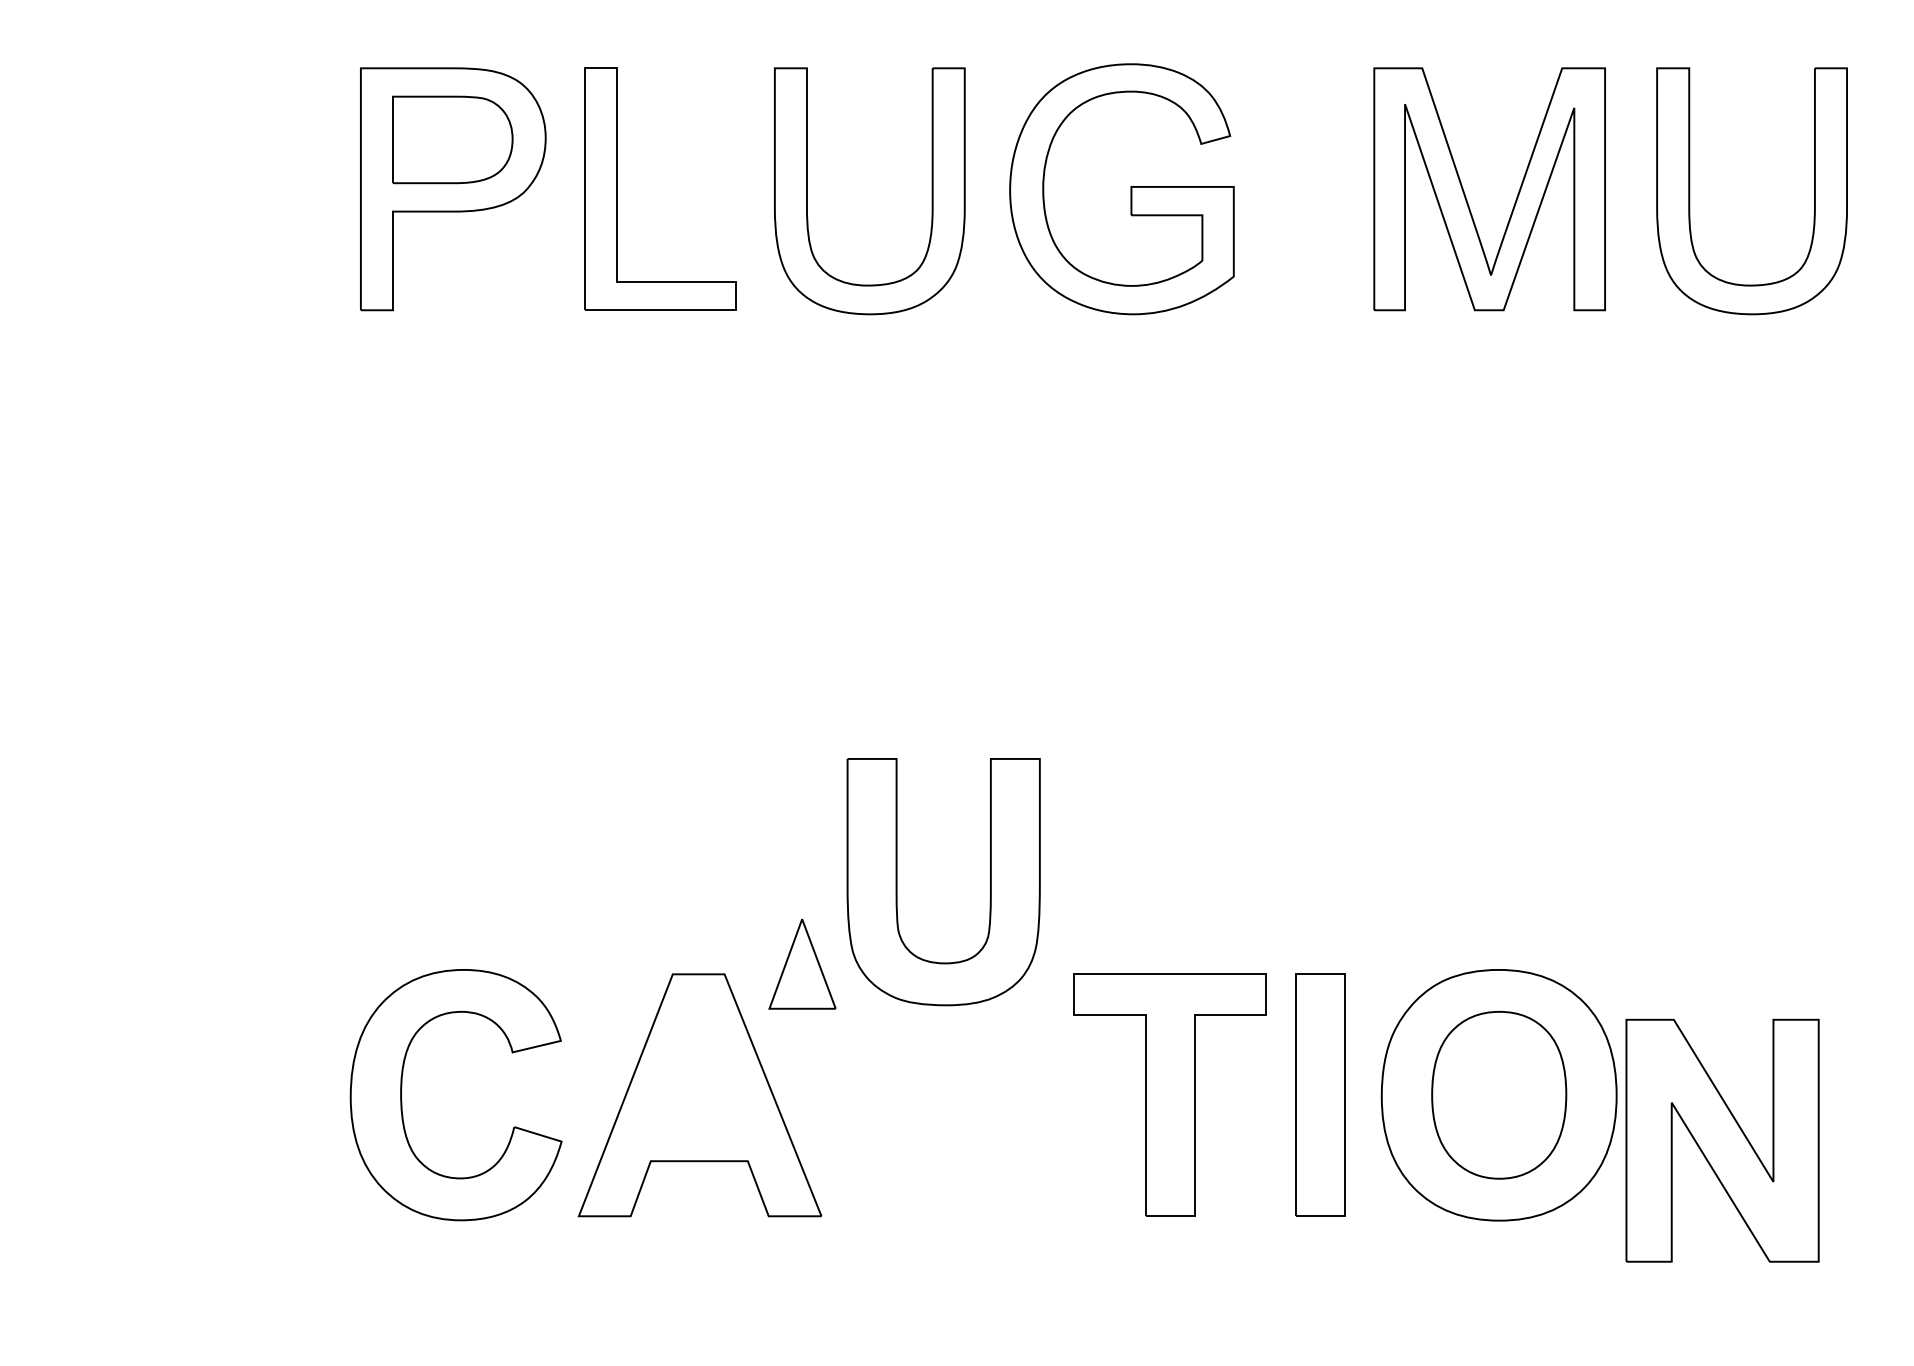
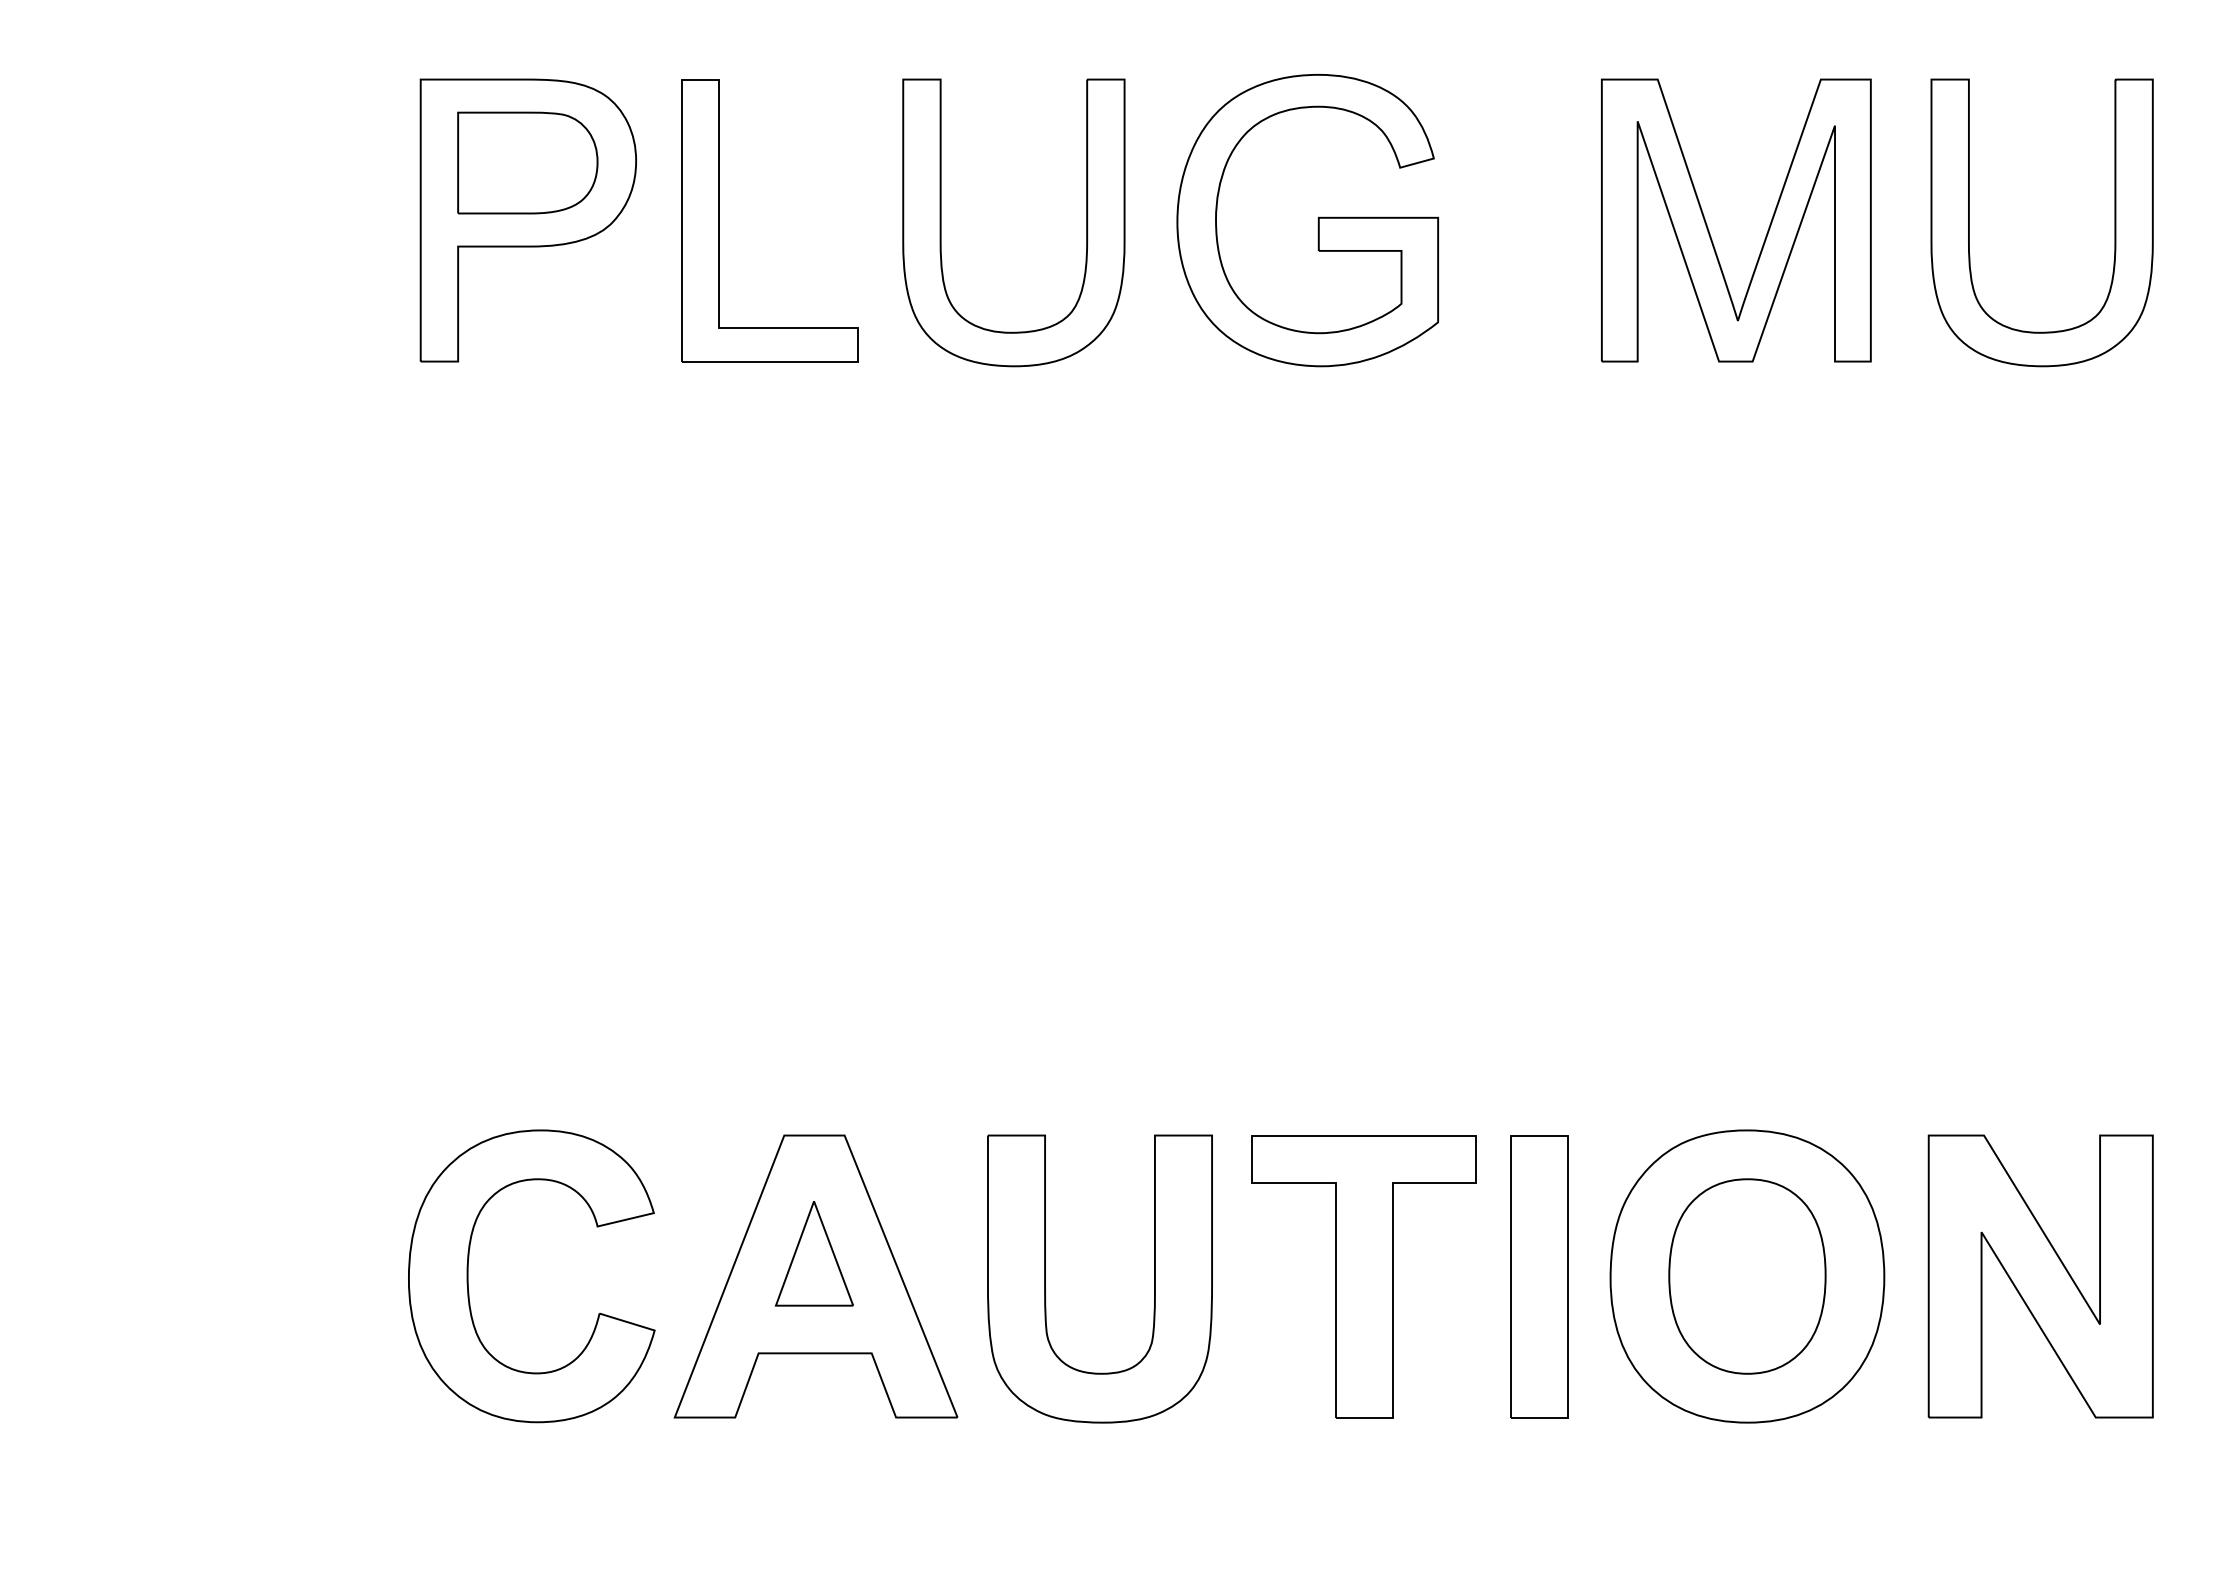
part: (896, 881) -> (1045, 1278), moved
part: (801, 963) -> (813, 1253), moved
part: (1722, 1140) -> (2040, 1276), moved

